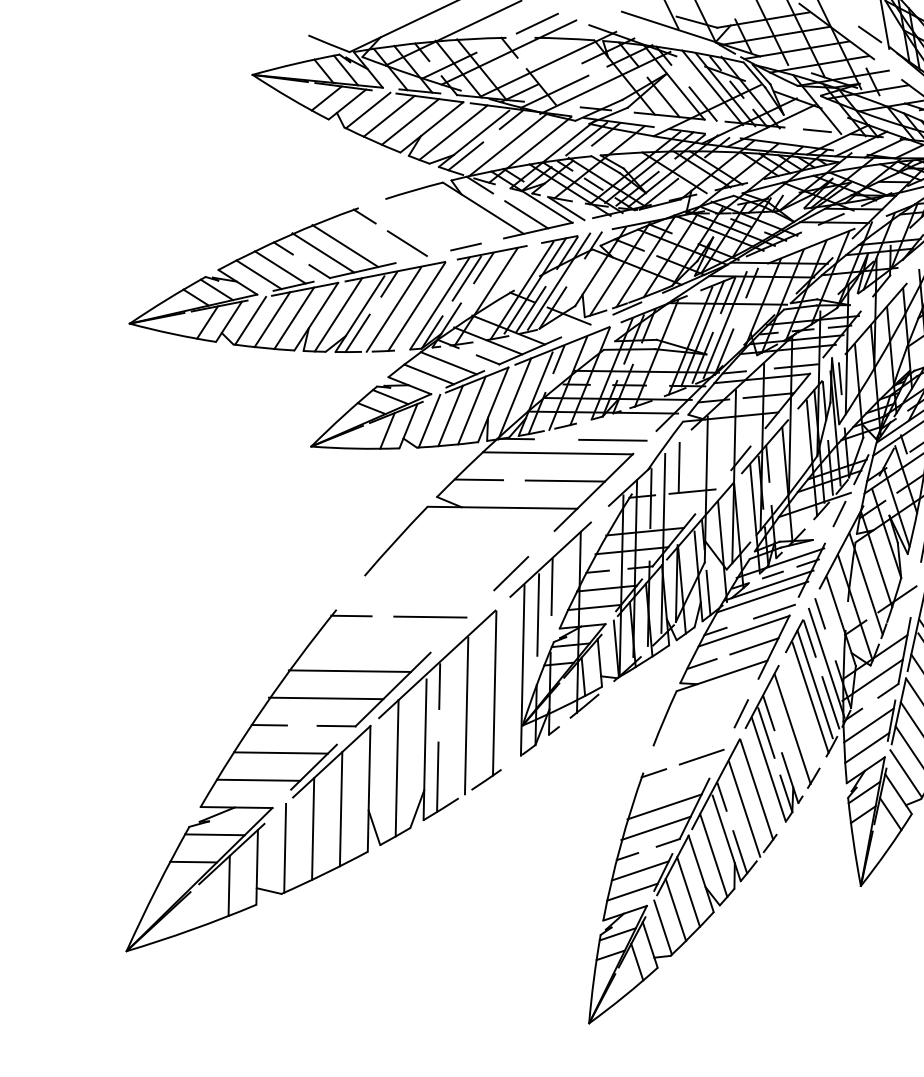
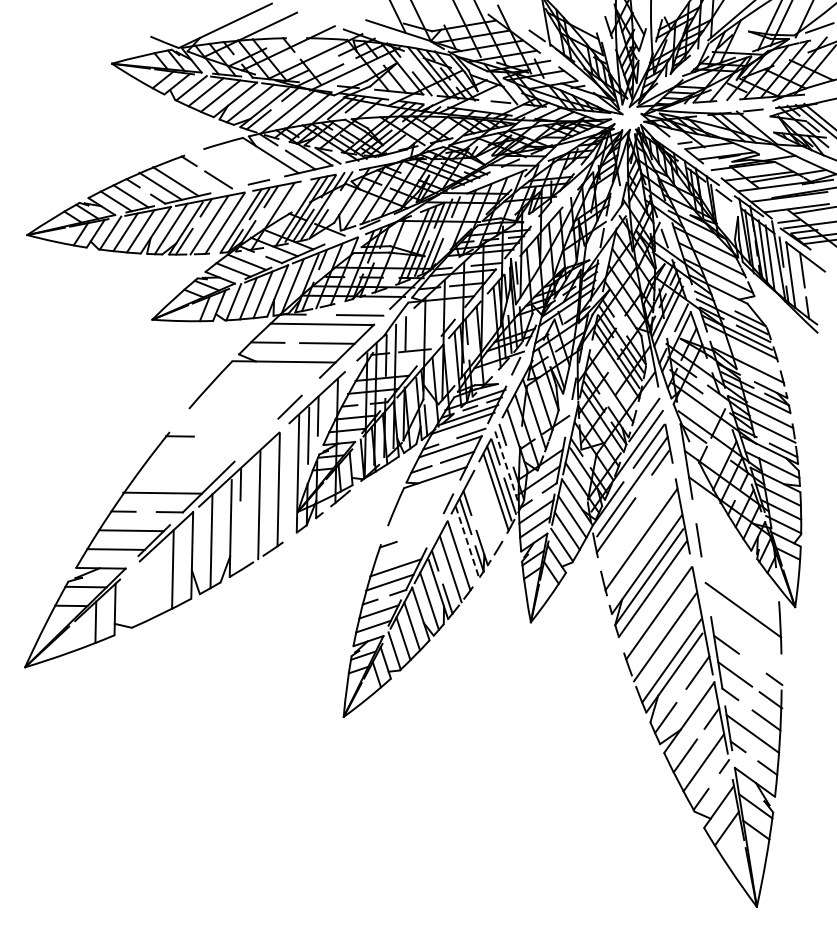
line: (536, 23) -> (307, 28), removed
line: (430, 616) -> (234, 436), removed
line: (826, 664) -> (507, 469), solid -> dashed
line: (349, 669) -> (178, 473), removed
line: (792, 729) -> (483, 514), removed
line: (702, 756) -> (421, 533), removed
line: (768, 770) -> (467, 542), solid -> dashed
line: (437, 777) -> (239, 547), removed
line: (312, 828) -> (153, 582), removed
line: (285, 847) -> (134, 595), removed

